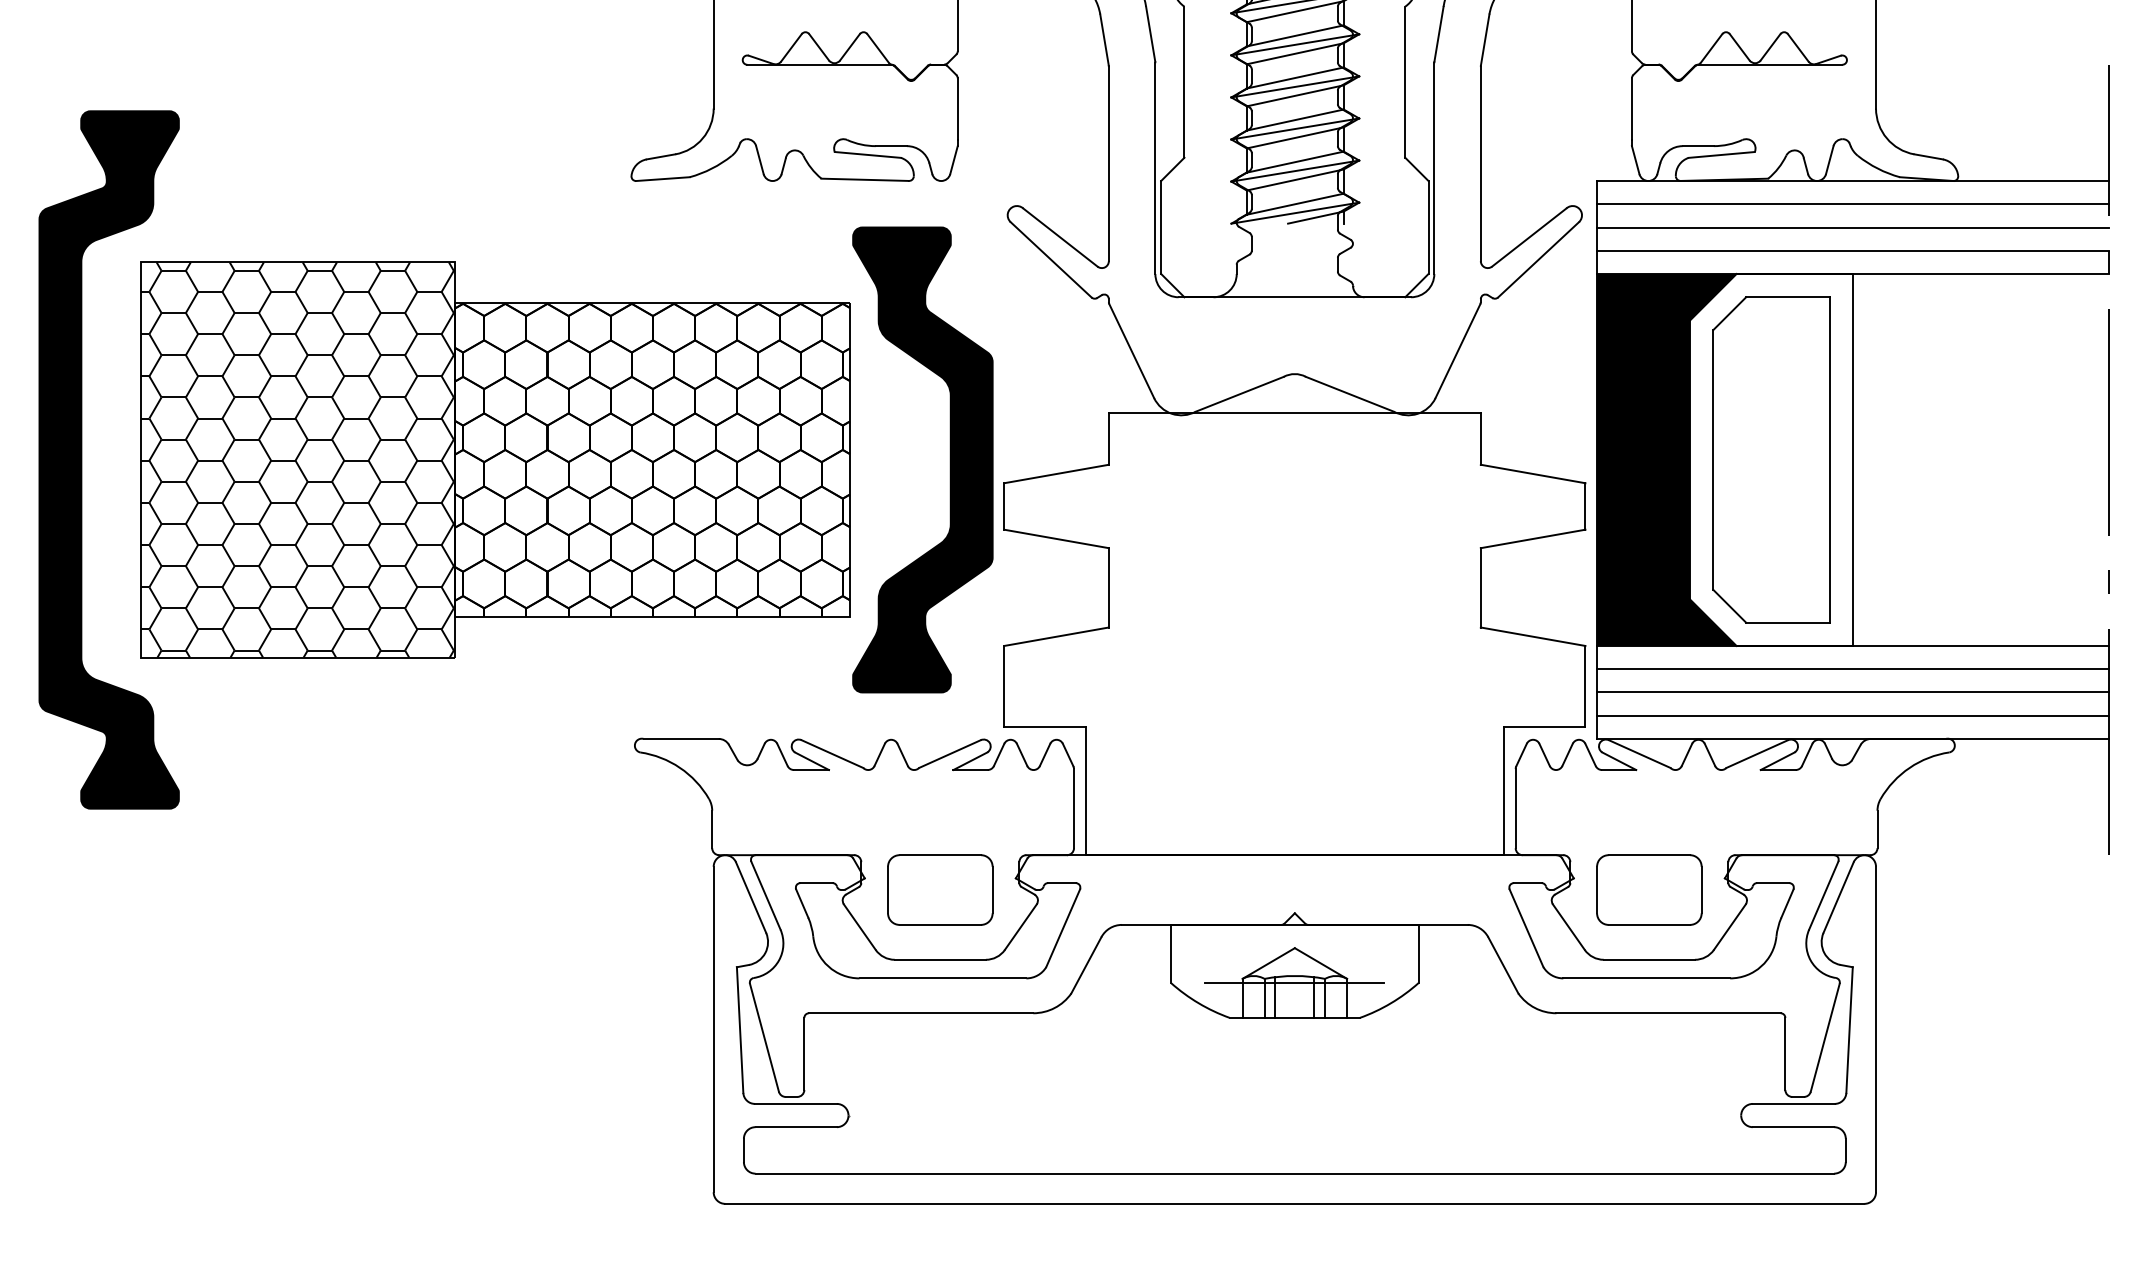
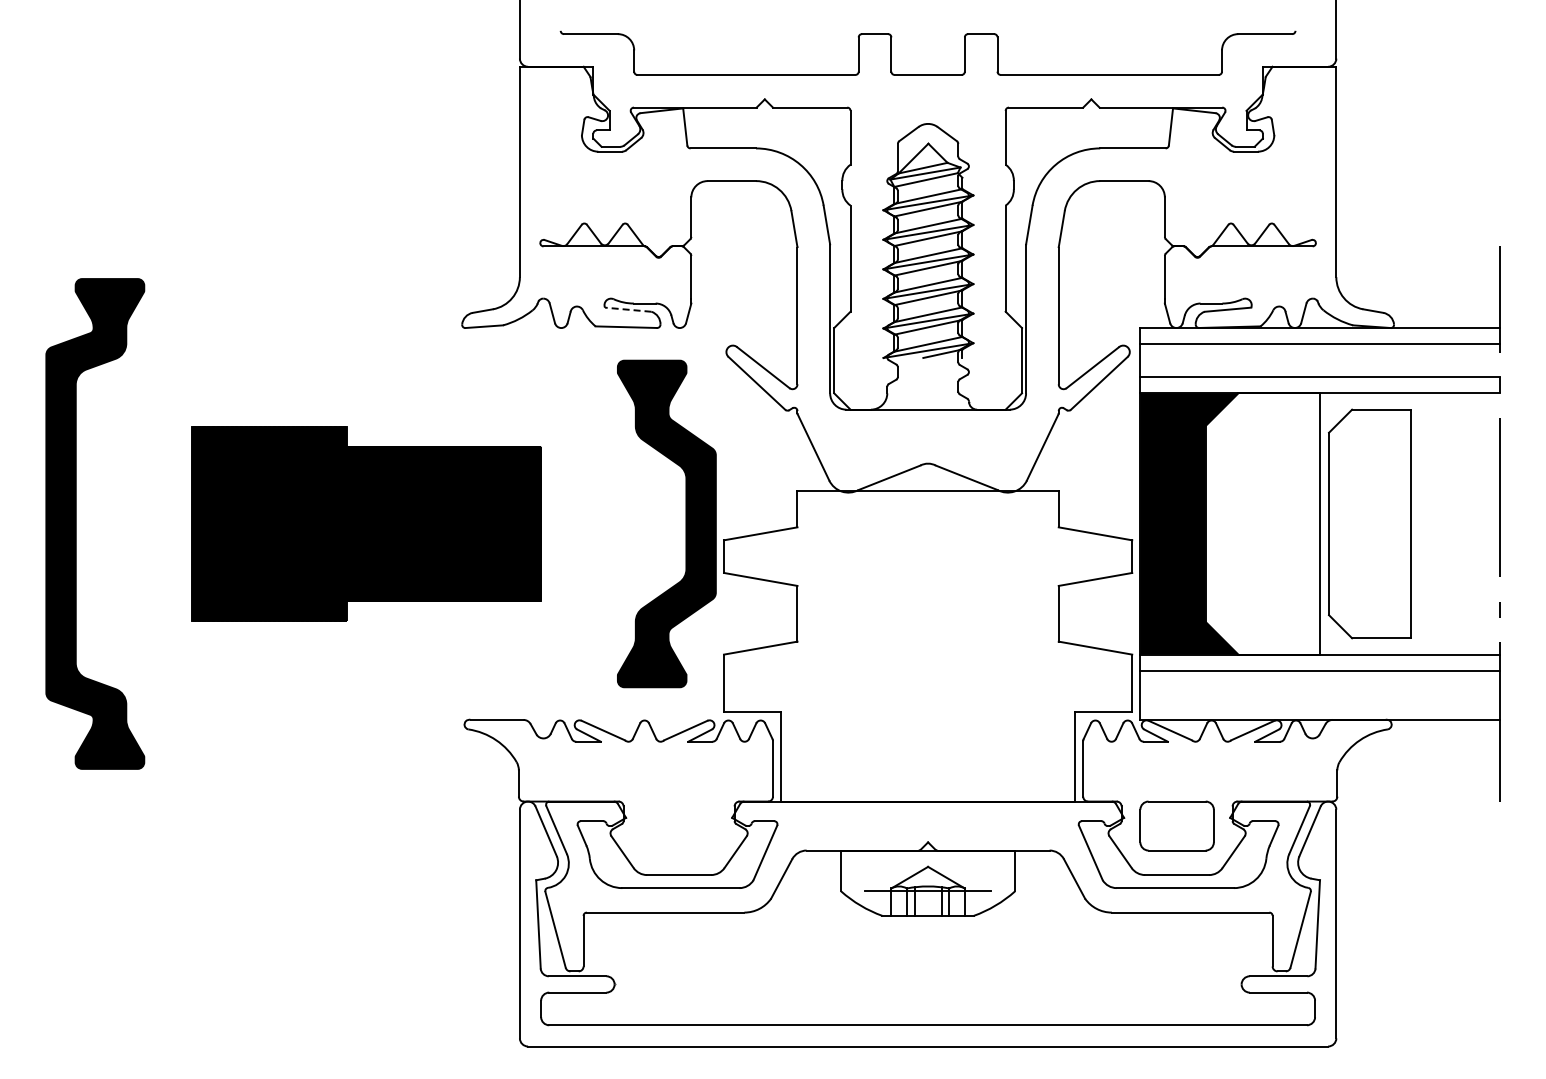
line: (866, 154) -> (627, 309), solid -> dashed
line: (1852, 227) -> (1319, 360), removed
part: (495, 459) -> (366, 523), size x0.7
part: (1770, 459) -> (1369, 523), moved
line: (1852, 692) -> (1319, 687), removed
line: (1852, 715) -> (1319, 703), removed
part: (939, 889) -> (678, 825), removed

